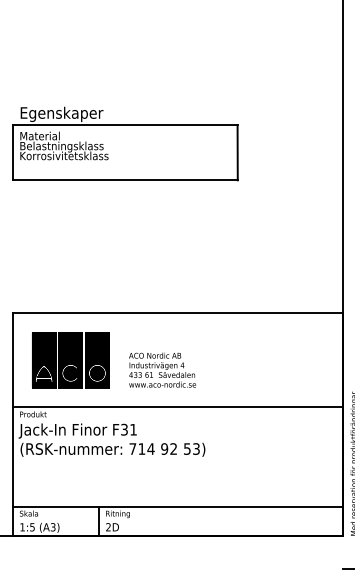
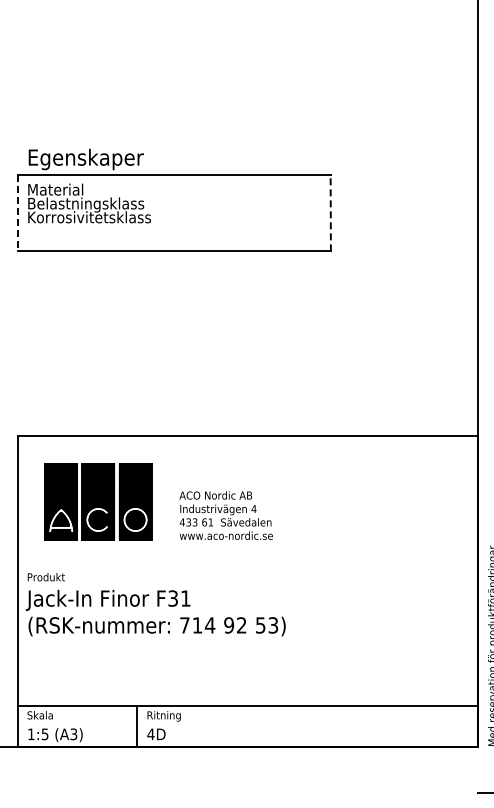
line: (237, 152) -> (330, 212), solid -> dashed
line: (12, 153) -> (17, 213), solid -> dashed
line: (177, 407) -> (247, 567), removed
text: (108, 527) -> (150, 734), 2D -> 4D

